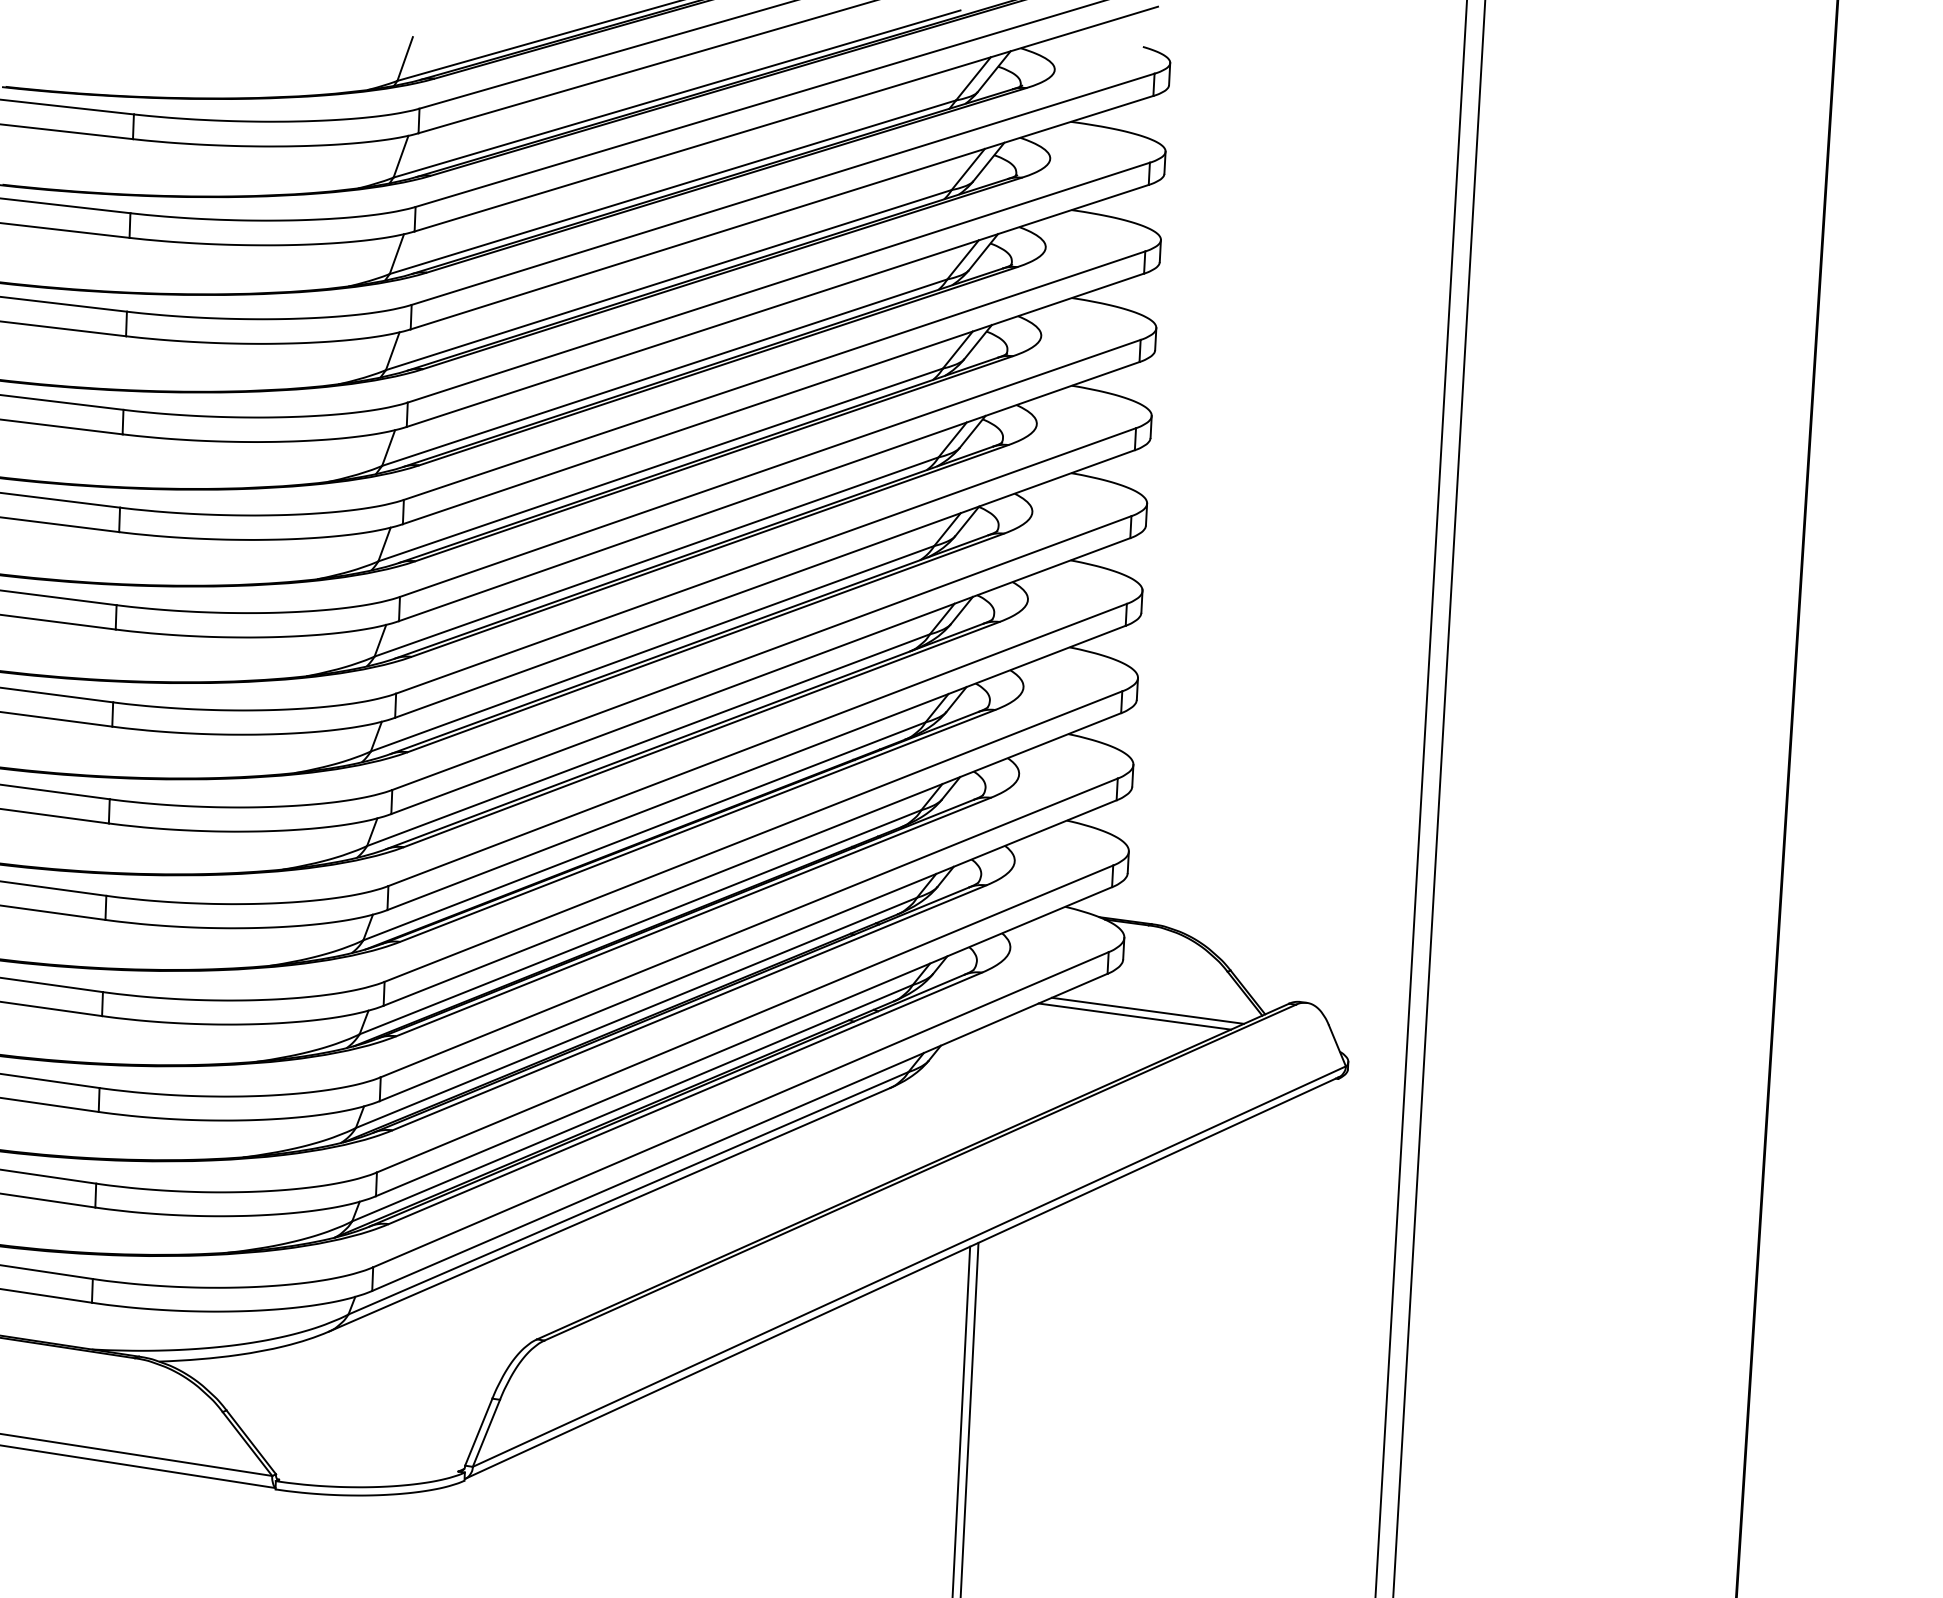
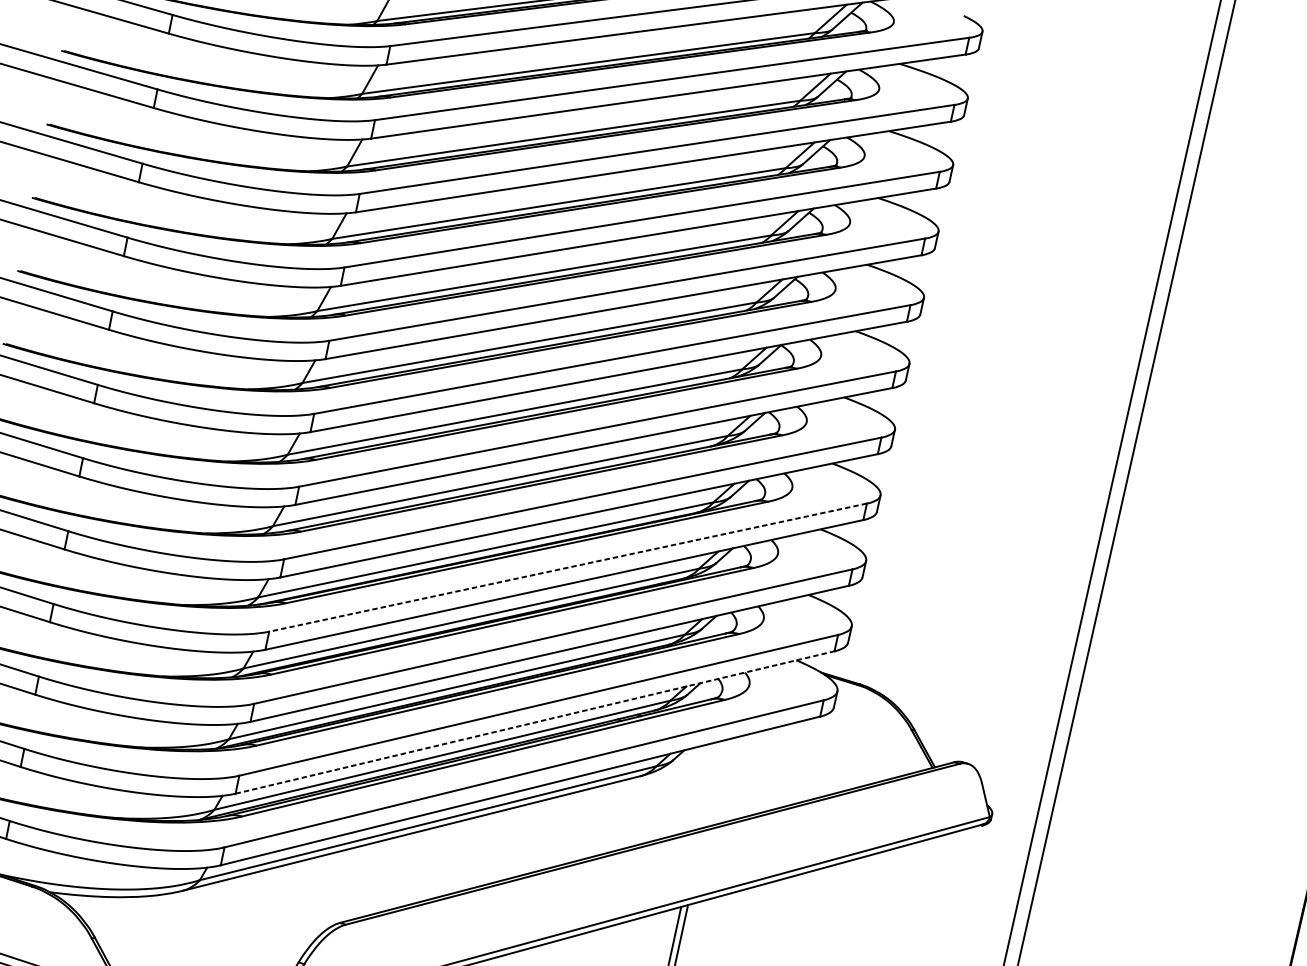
line: (752, 836) -> (567, 567), solid -> dashed
line: (1147, 1010) -> (845, 749), removed
line: (1134, 1016) -> (835, 752), removed
line: (744, 1041) -> (535, 722), solid -> dashed

